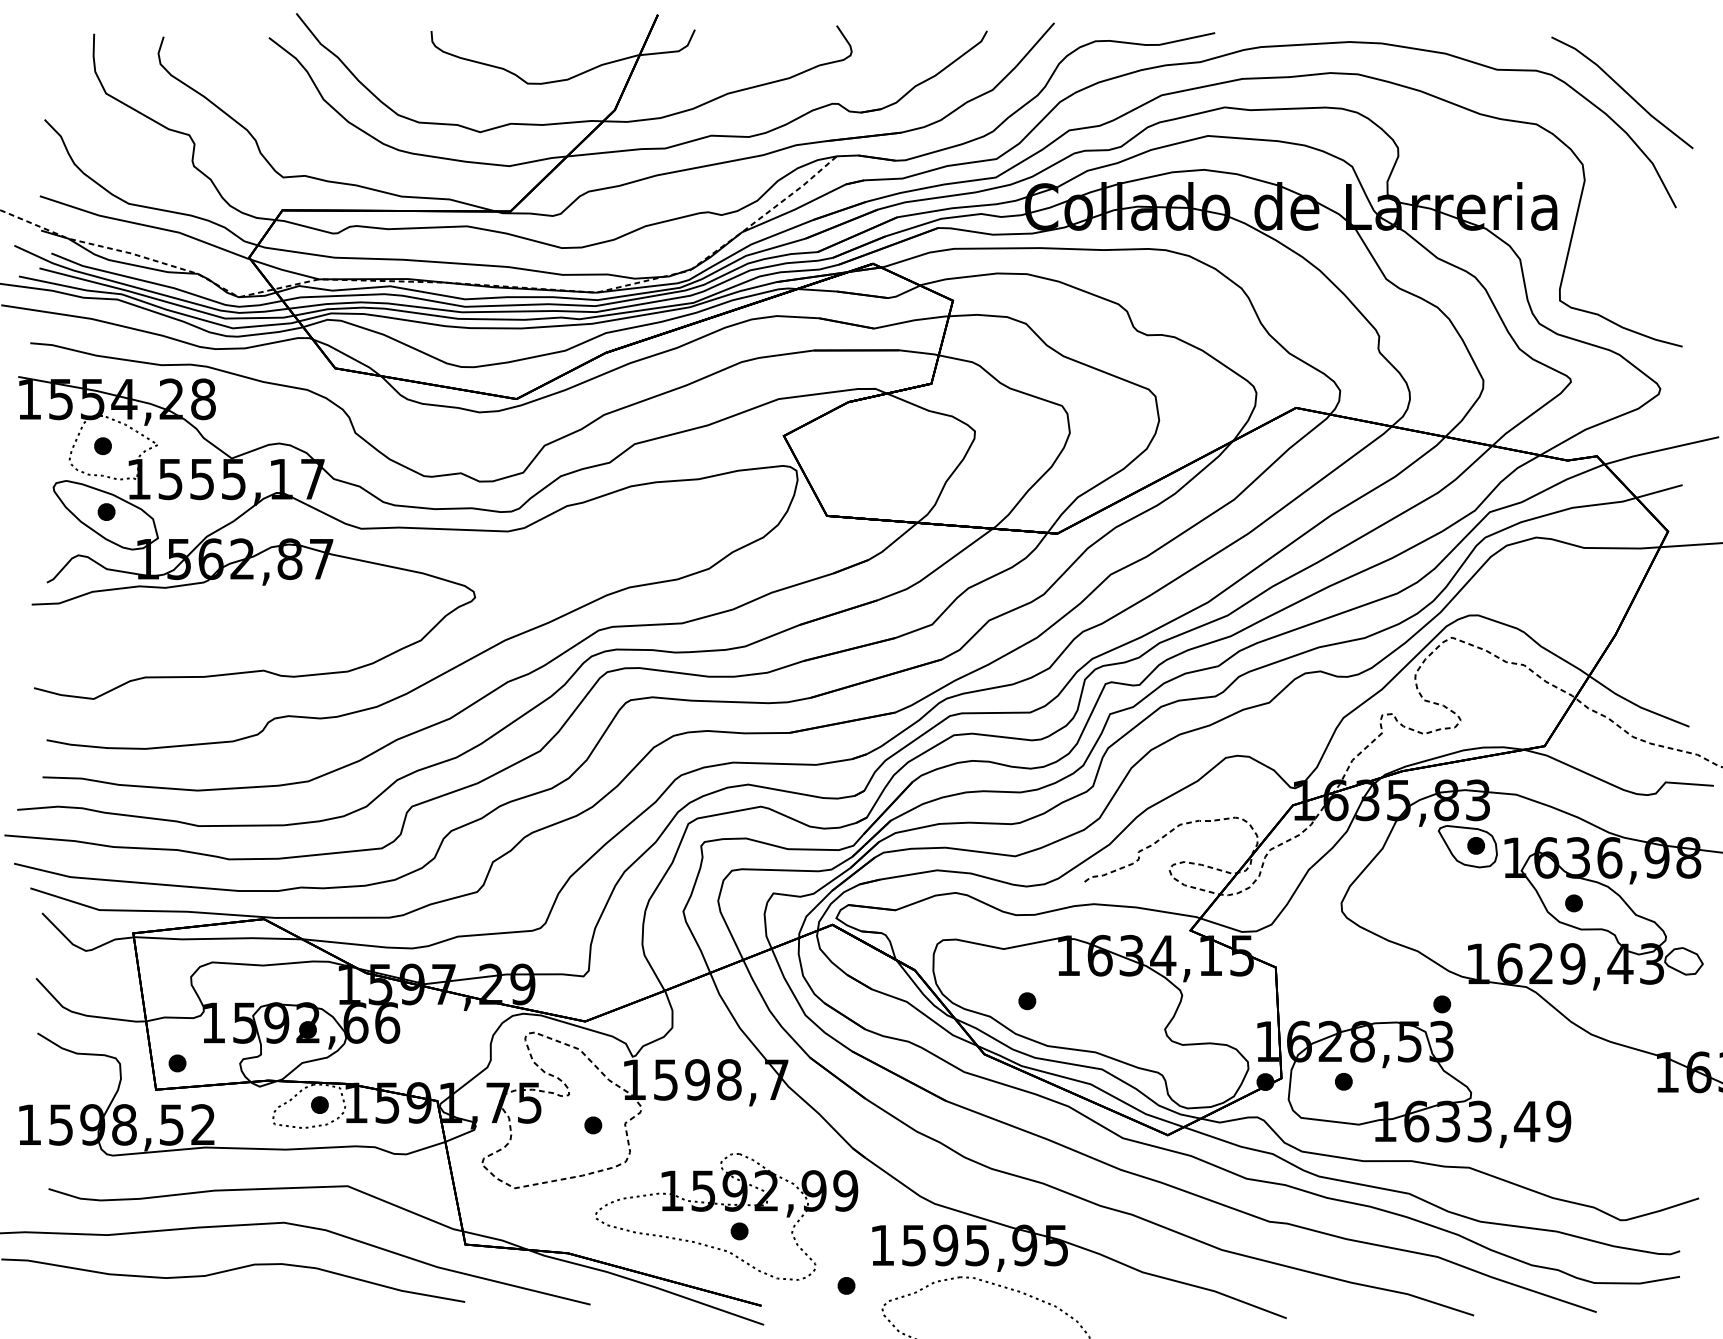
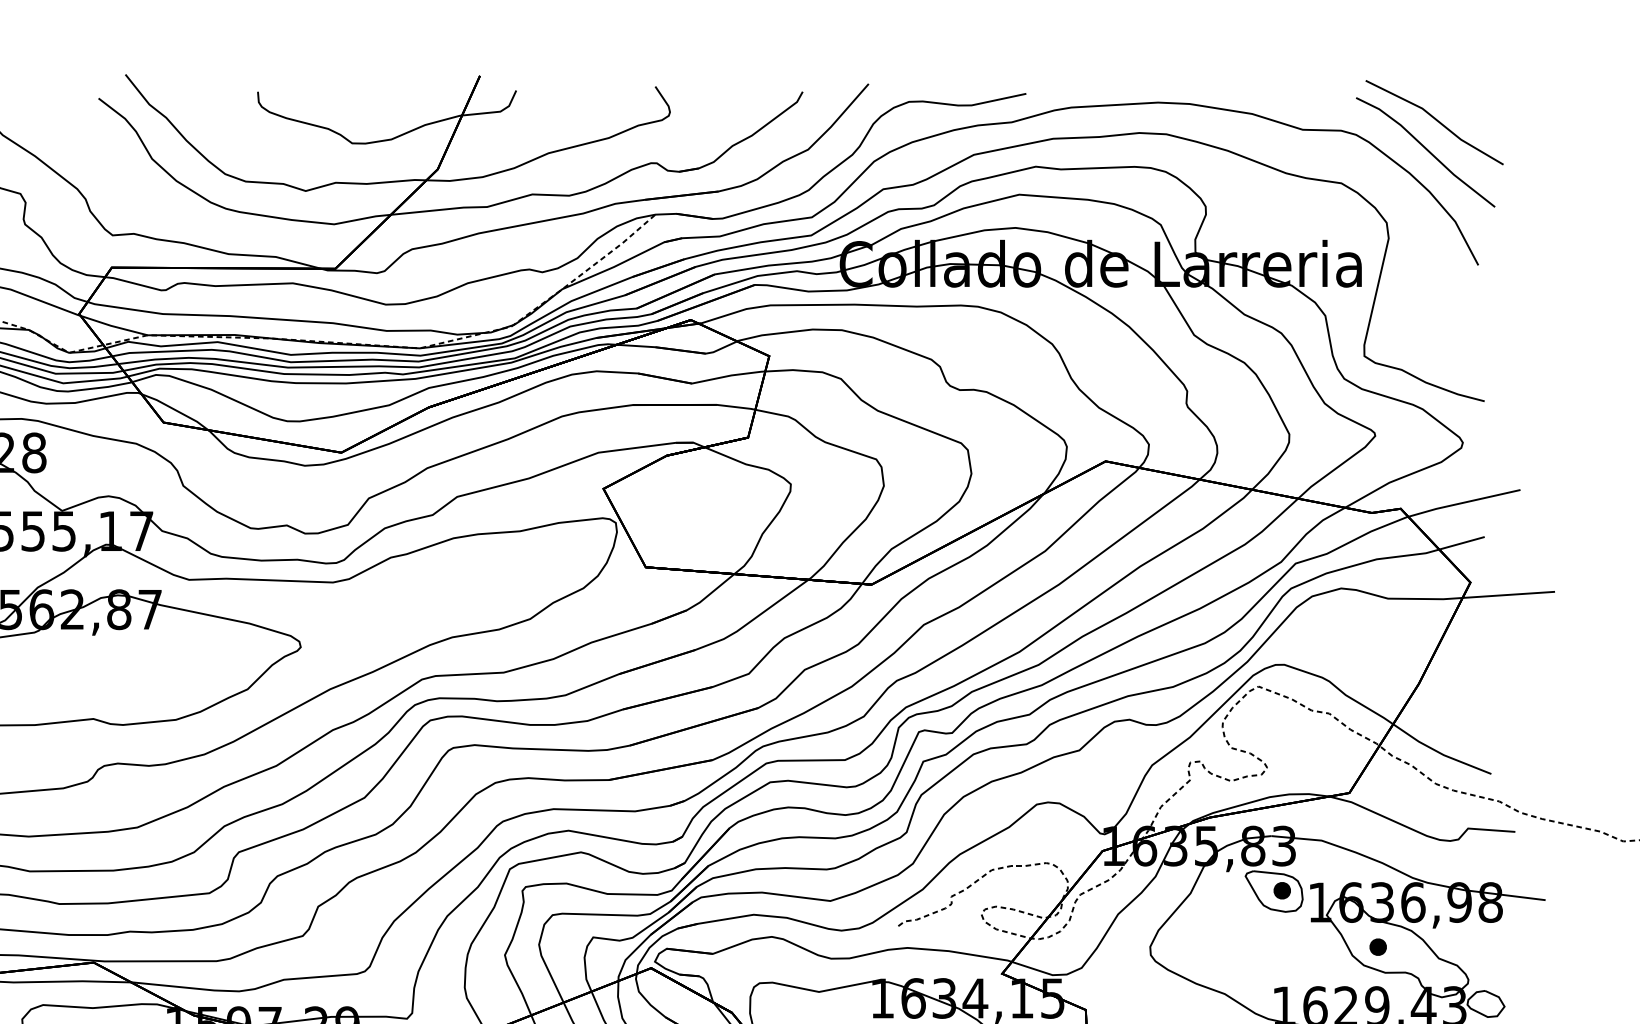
line: (1632, 60) -> (1435, 120), added

